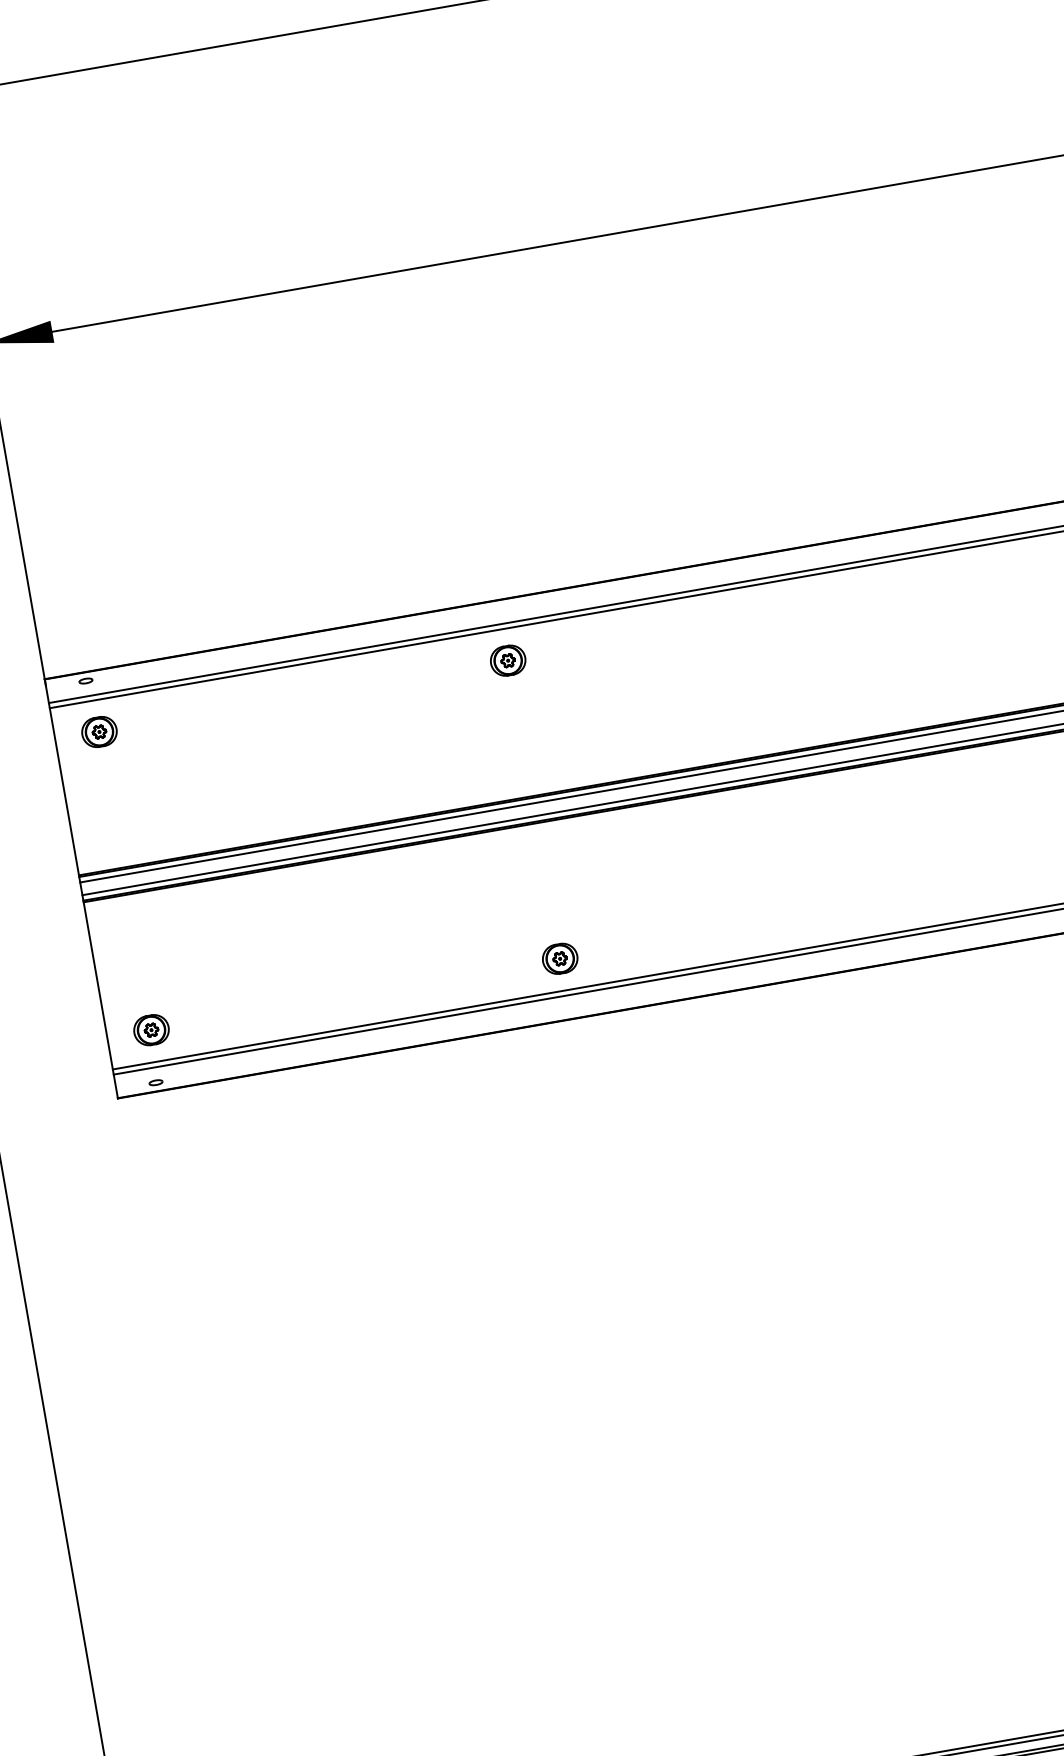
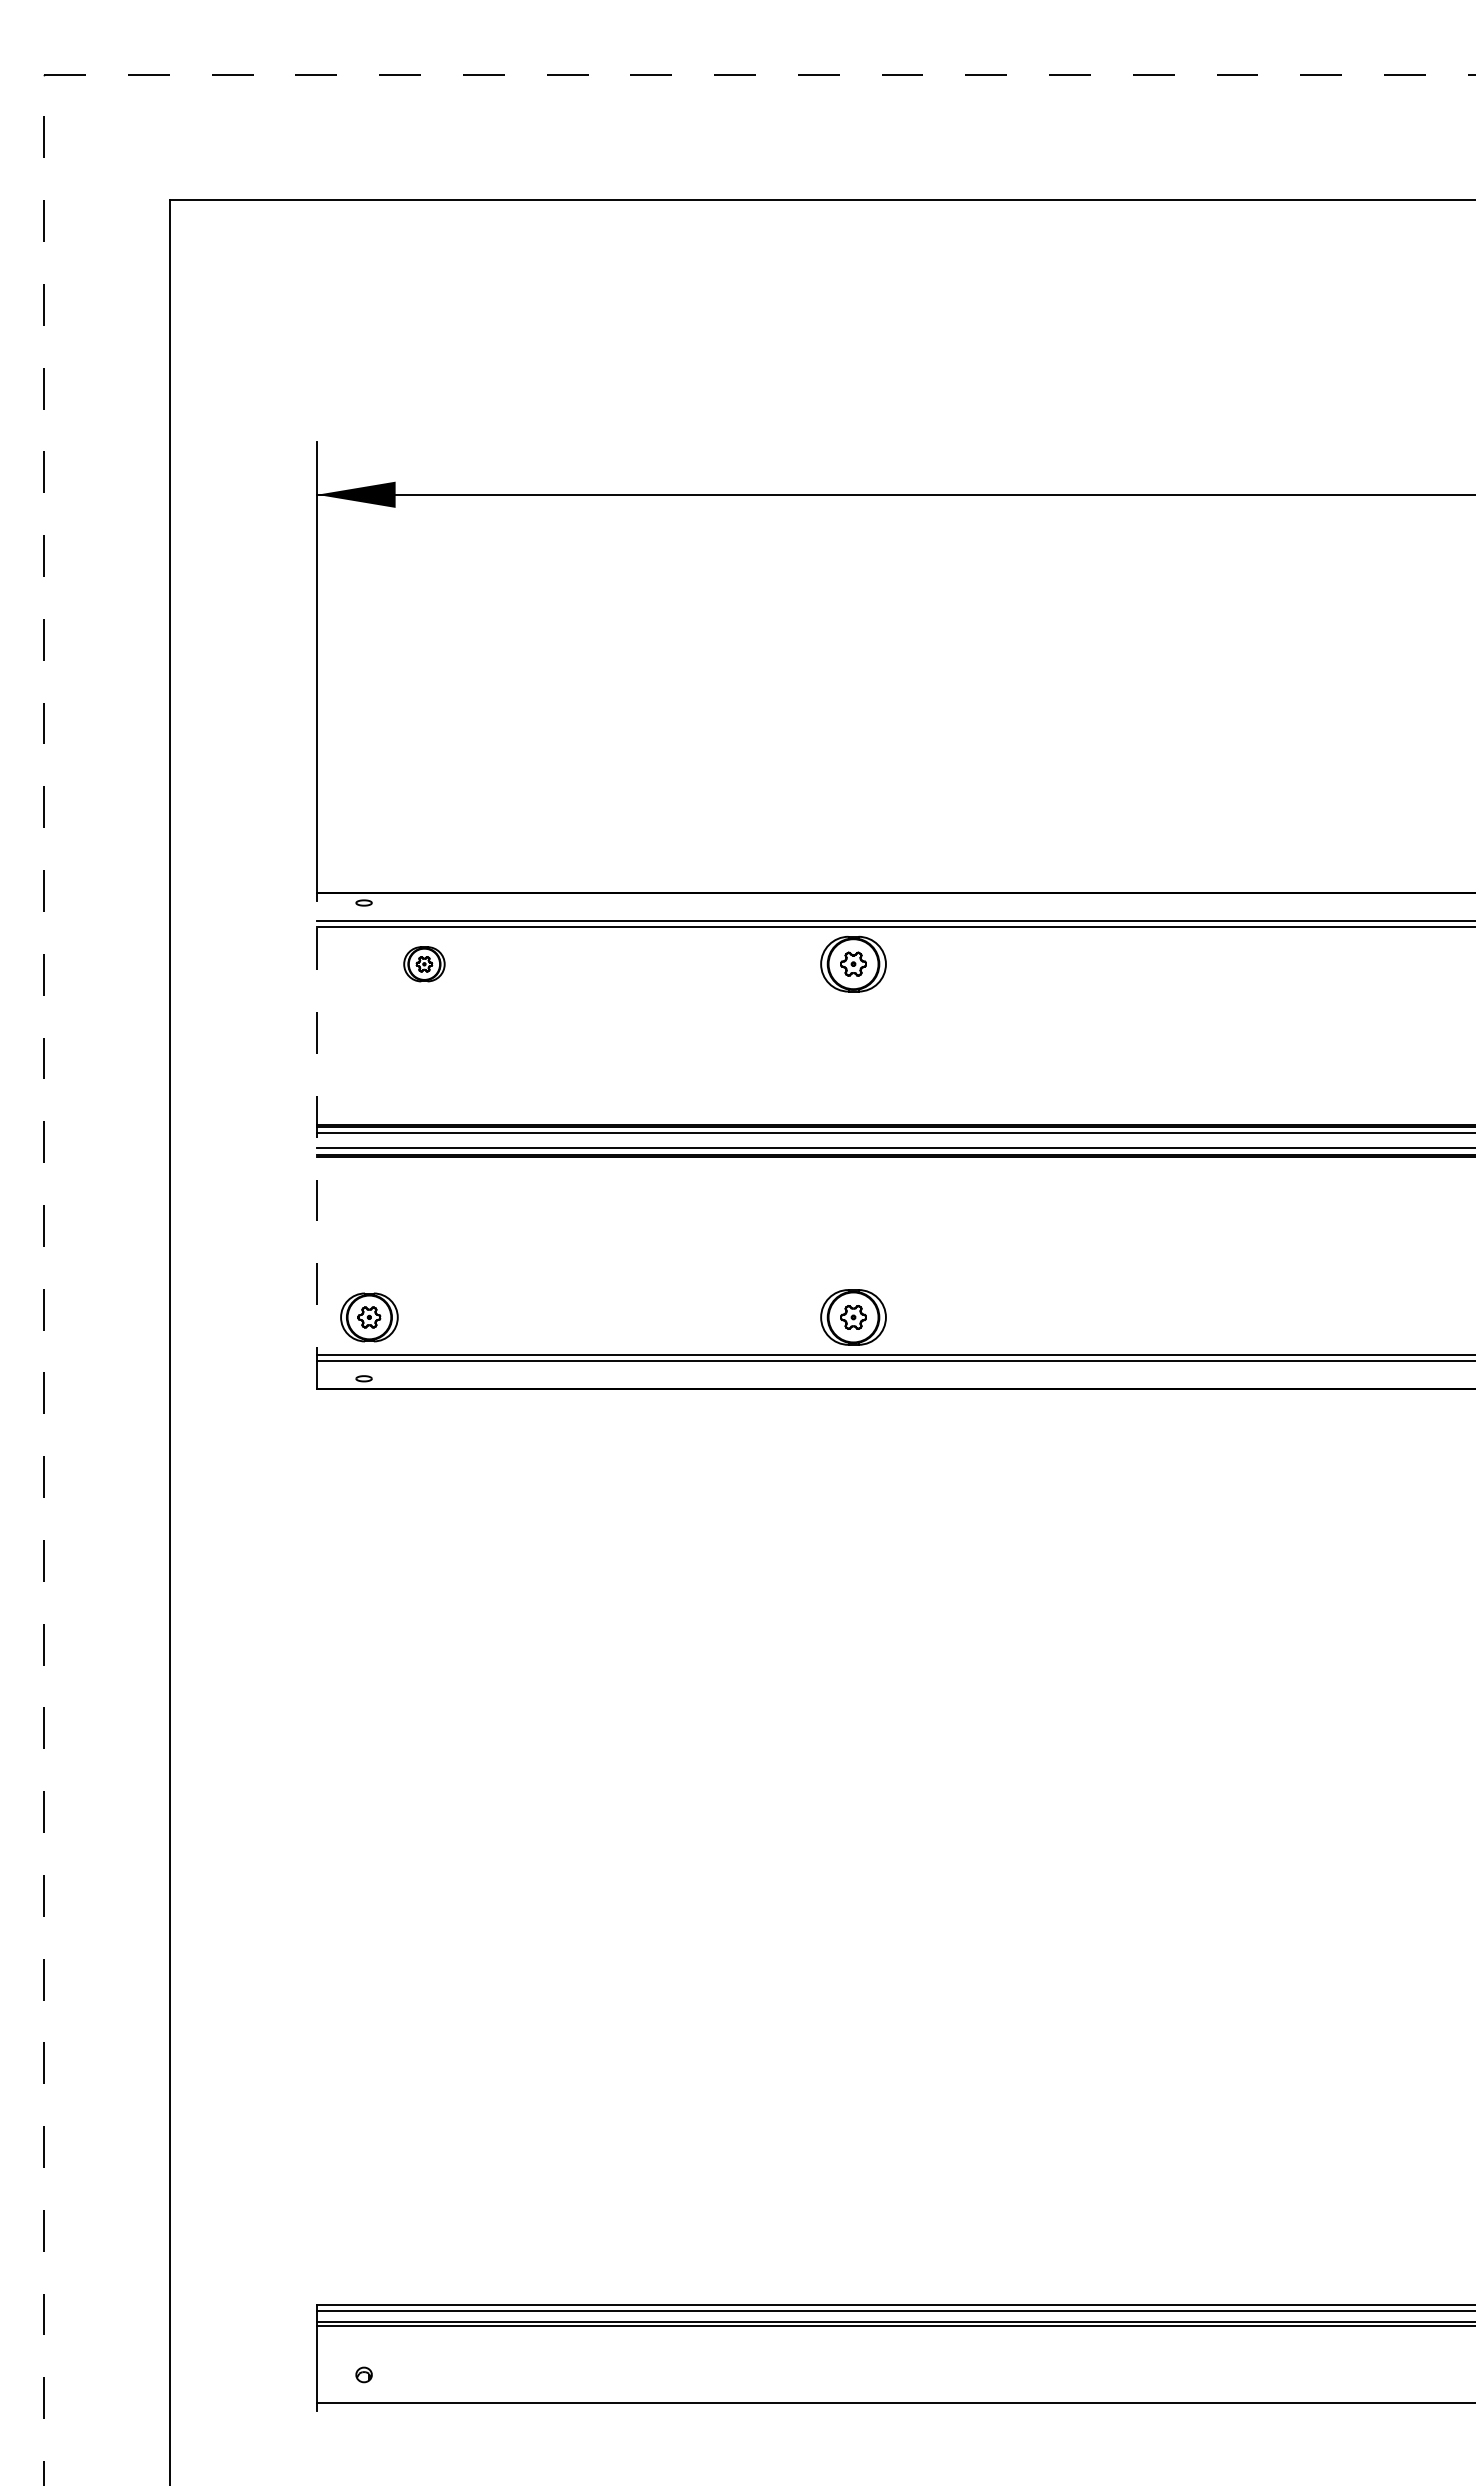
part: (508, 660) -> (853, 964), size x1.6
part: (99, 732) -> (424, 964), moved
line: (81, 888) -> (317, 1140), solid -> dashed
part: (560, 958) -> (853, 1317), size x1.6
part: (151, 1030) -> (369, 1317), size x1.4

